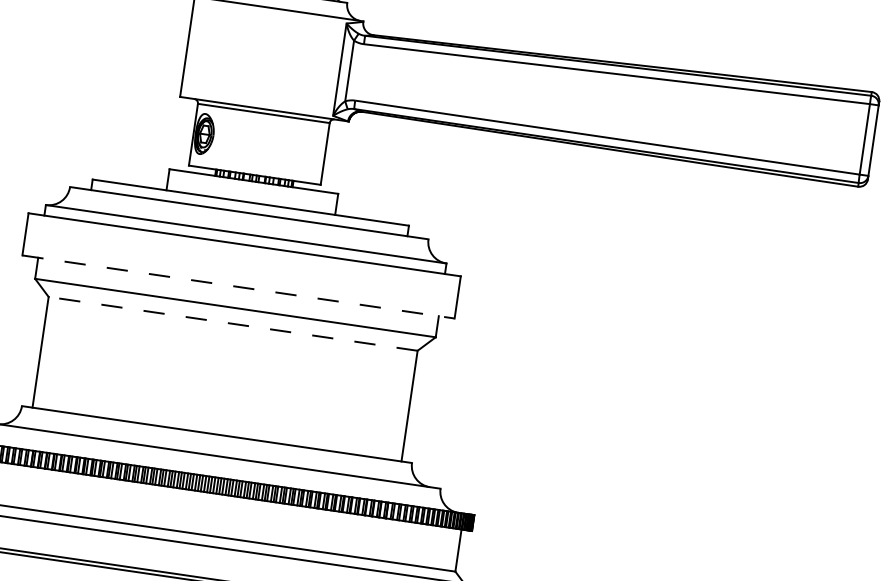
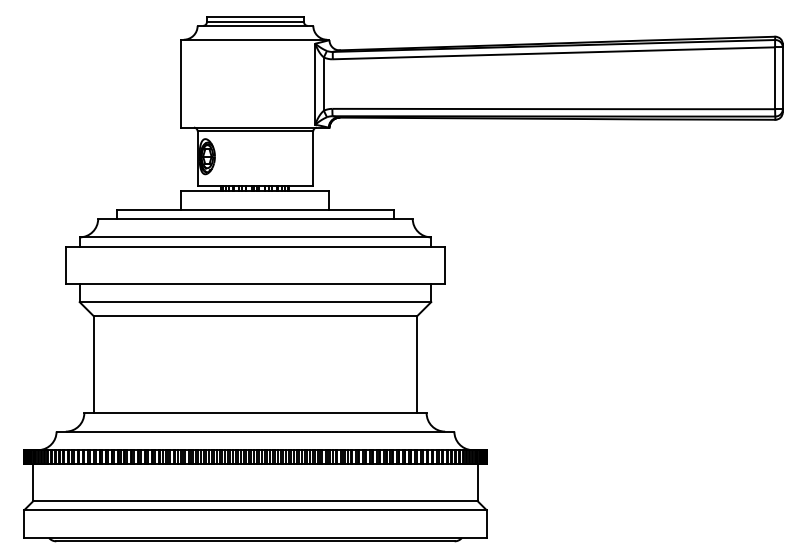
line: (238, 286) -> (255, 283), dashed -> solid
line: (233, 324) -> (255, 316), dashed -> solid

